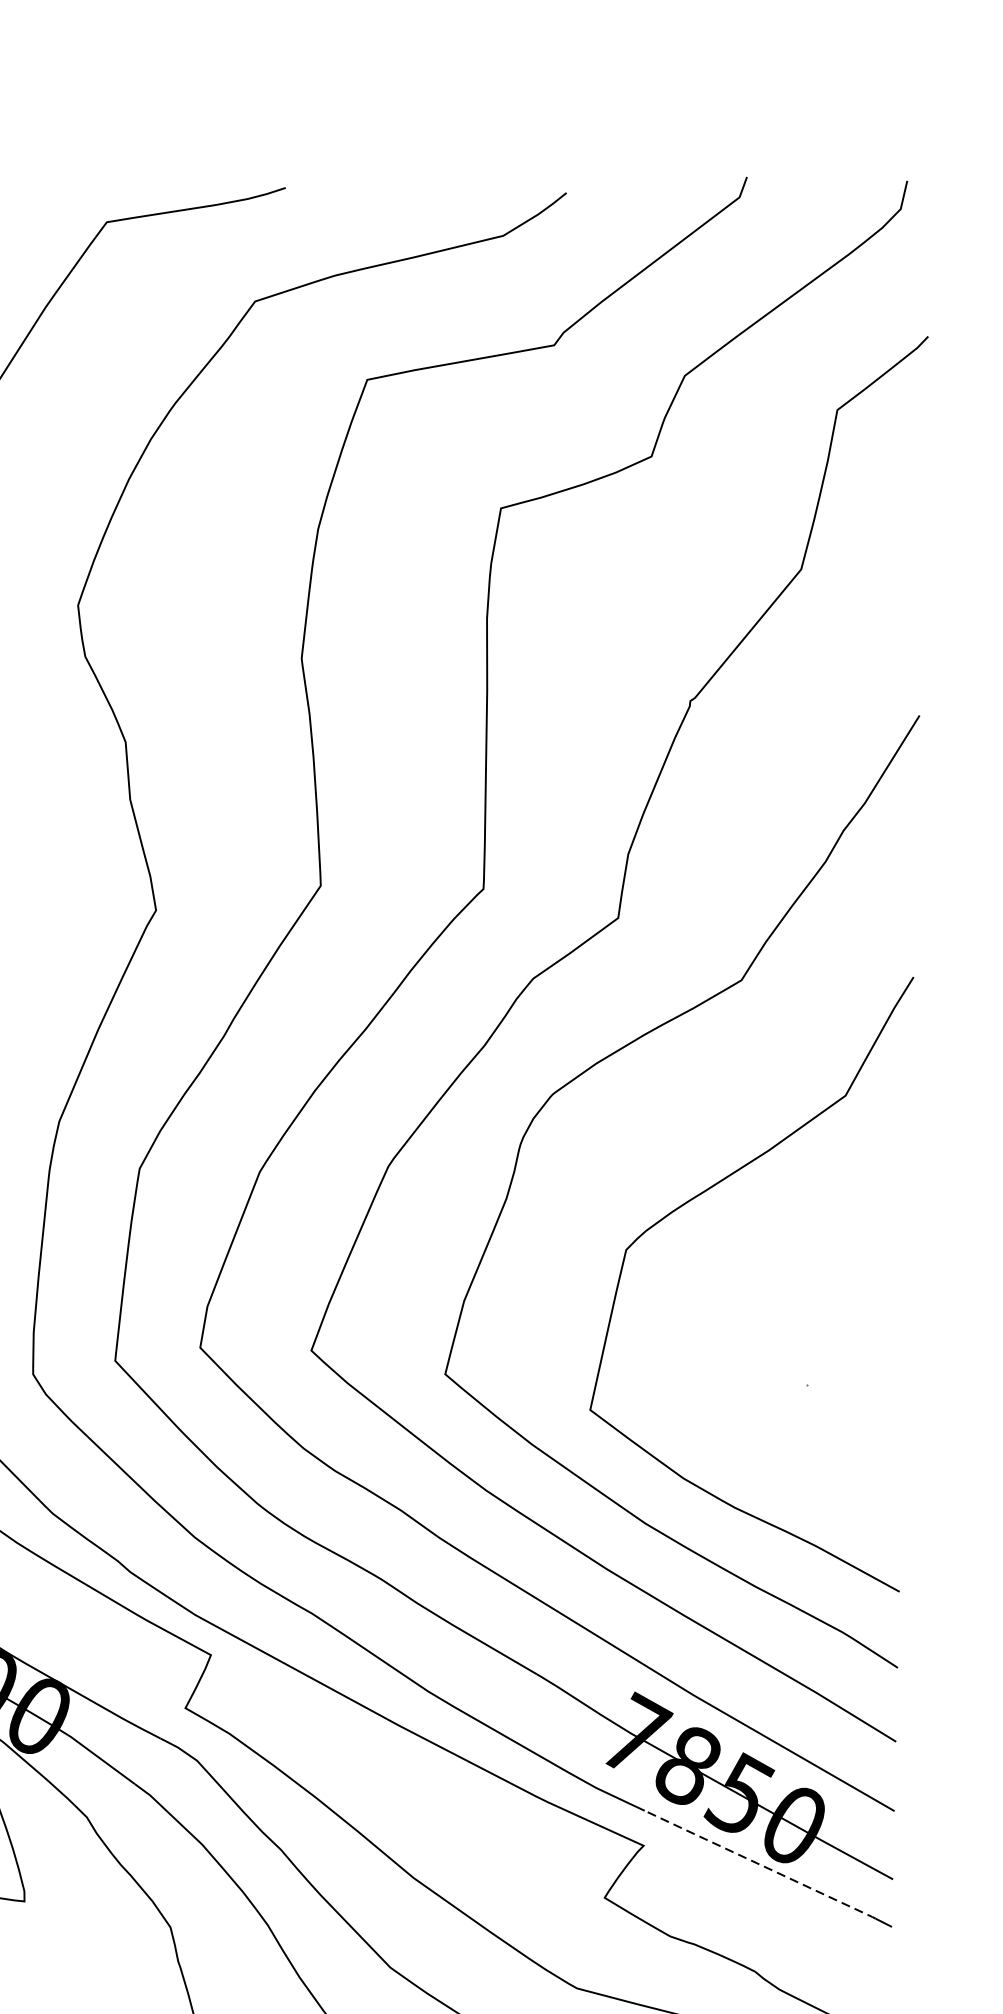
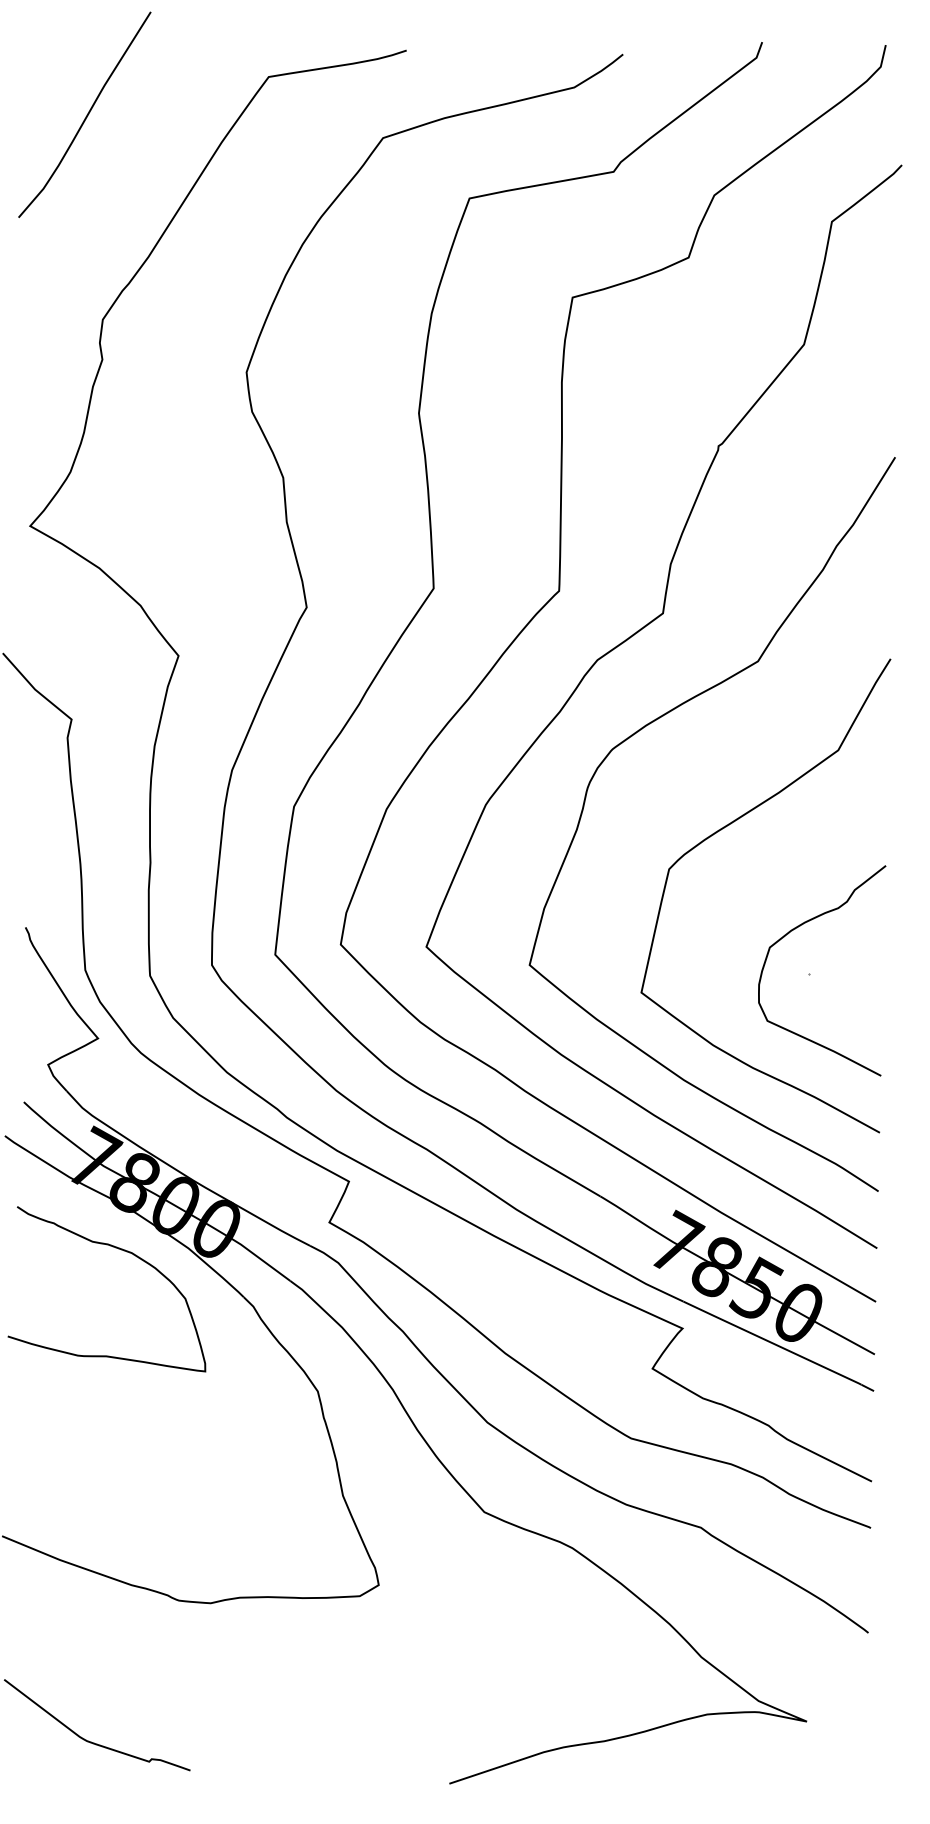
curve: (792, 1326) -> (797, 928), added
line: (758, 1863) -> (771, 1342), dashed -> solid

